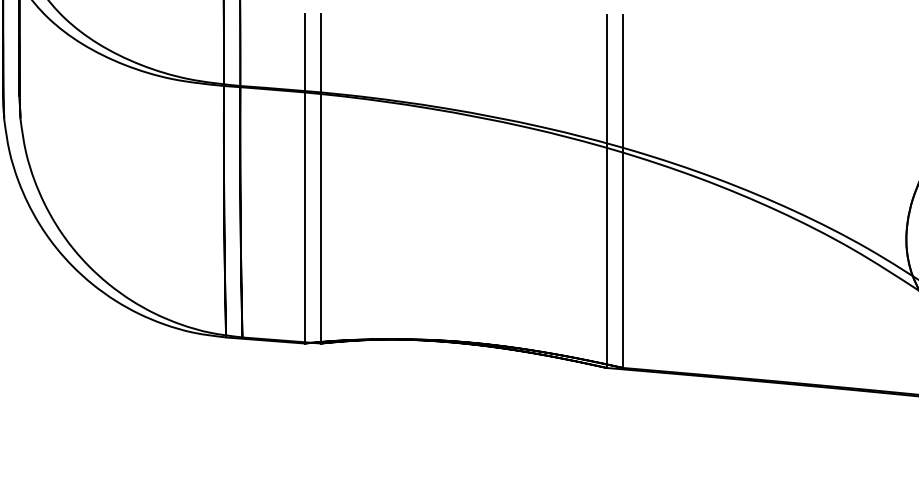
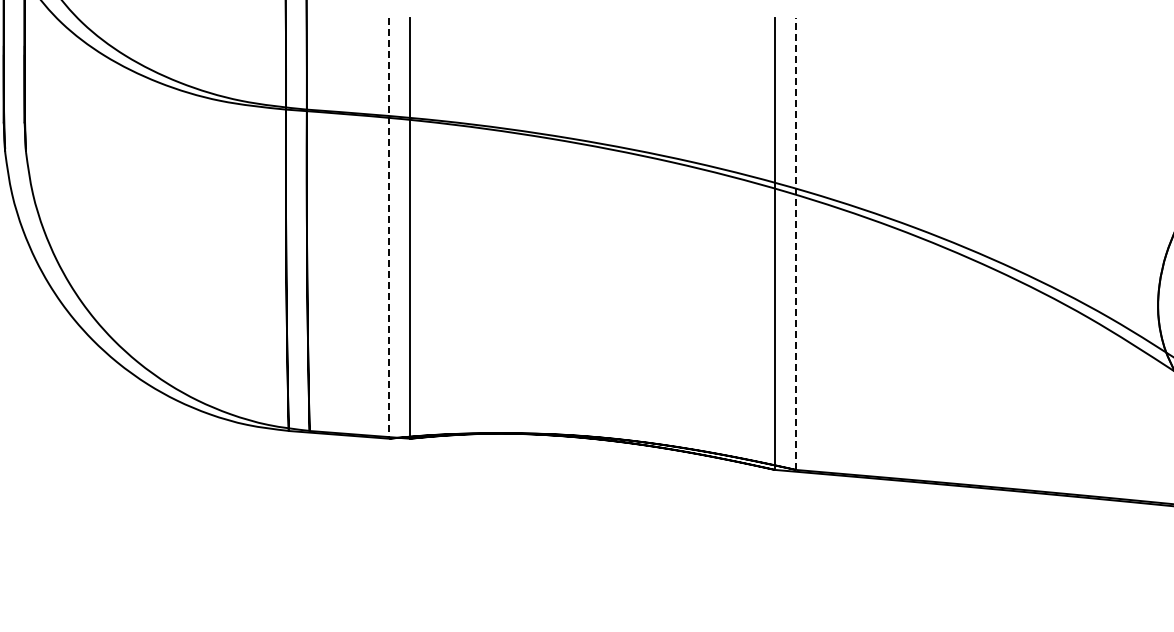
line: (304, 179) -> (389, 228), solid -> dashed
line: (622, 191) -> (795, 244), solid -> dashed

